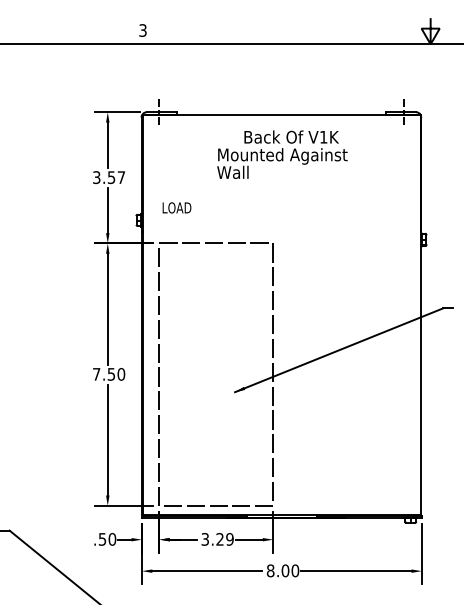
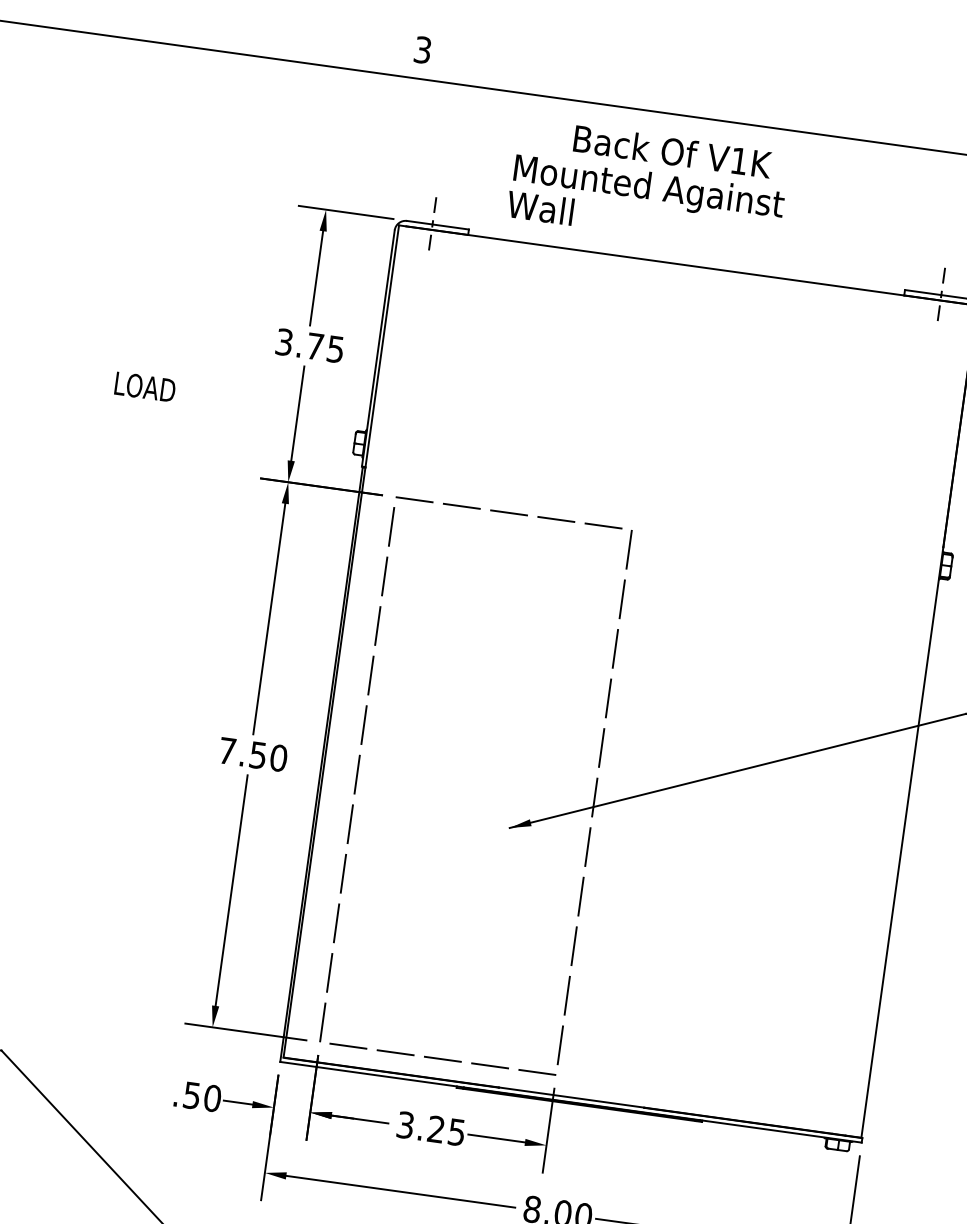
text: (282, 154) -> (648, 185), moved
text: (115, 177) -> (323, 347), 3.57 -> 3.75
text: (176, 207) -> (144, 386), moved
text: (229, 539) -> (455, 1132), 3.29 -> 3.25

